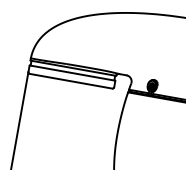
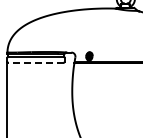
line: (71, 80) -> (36, 62), solid -> dashed

